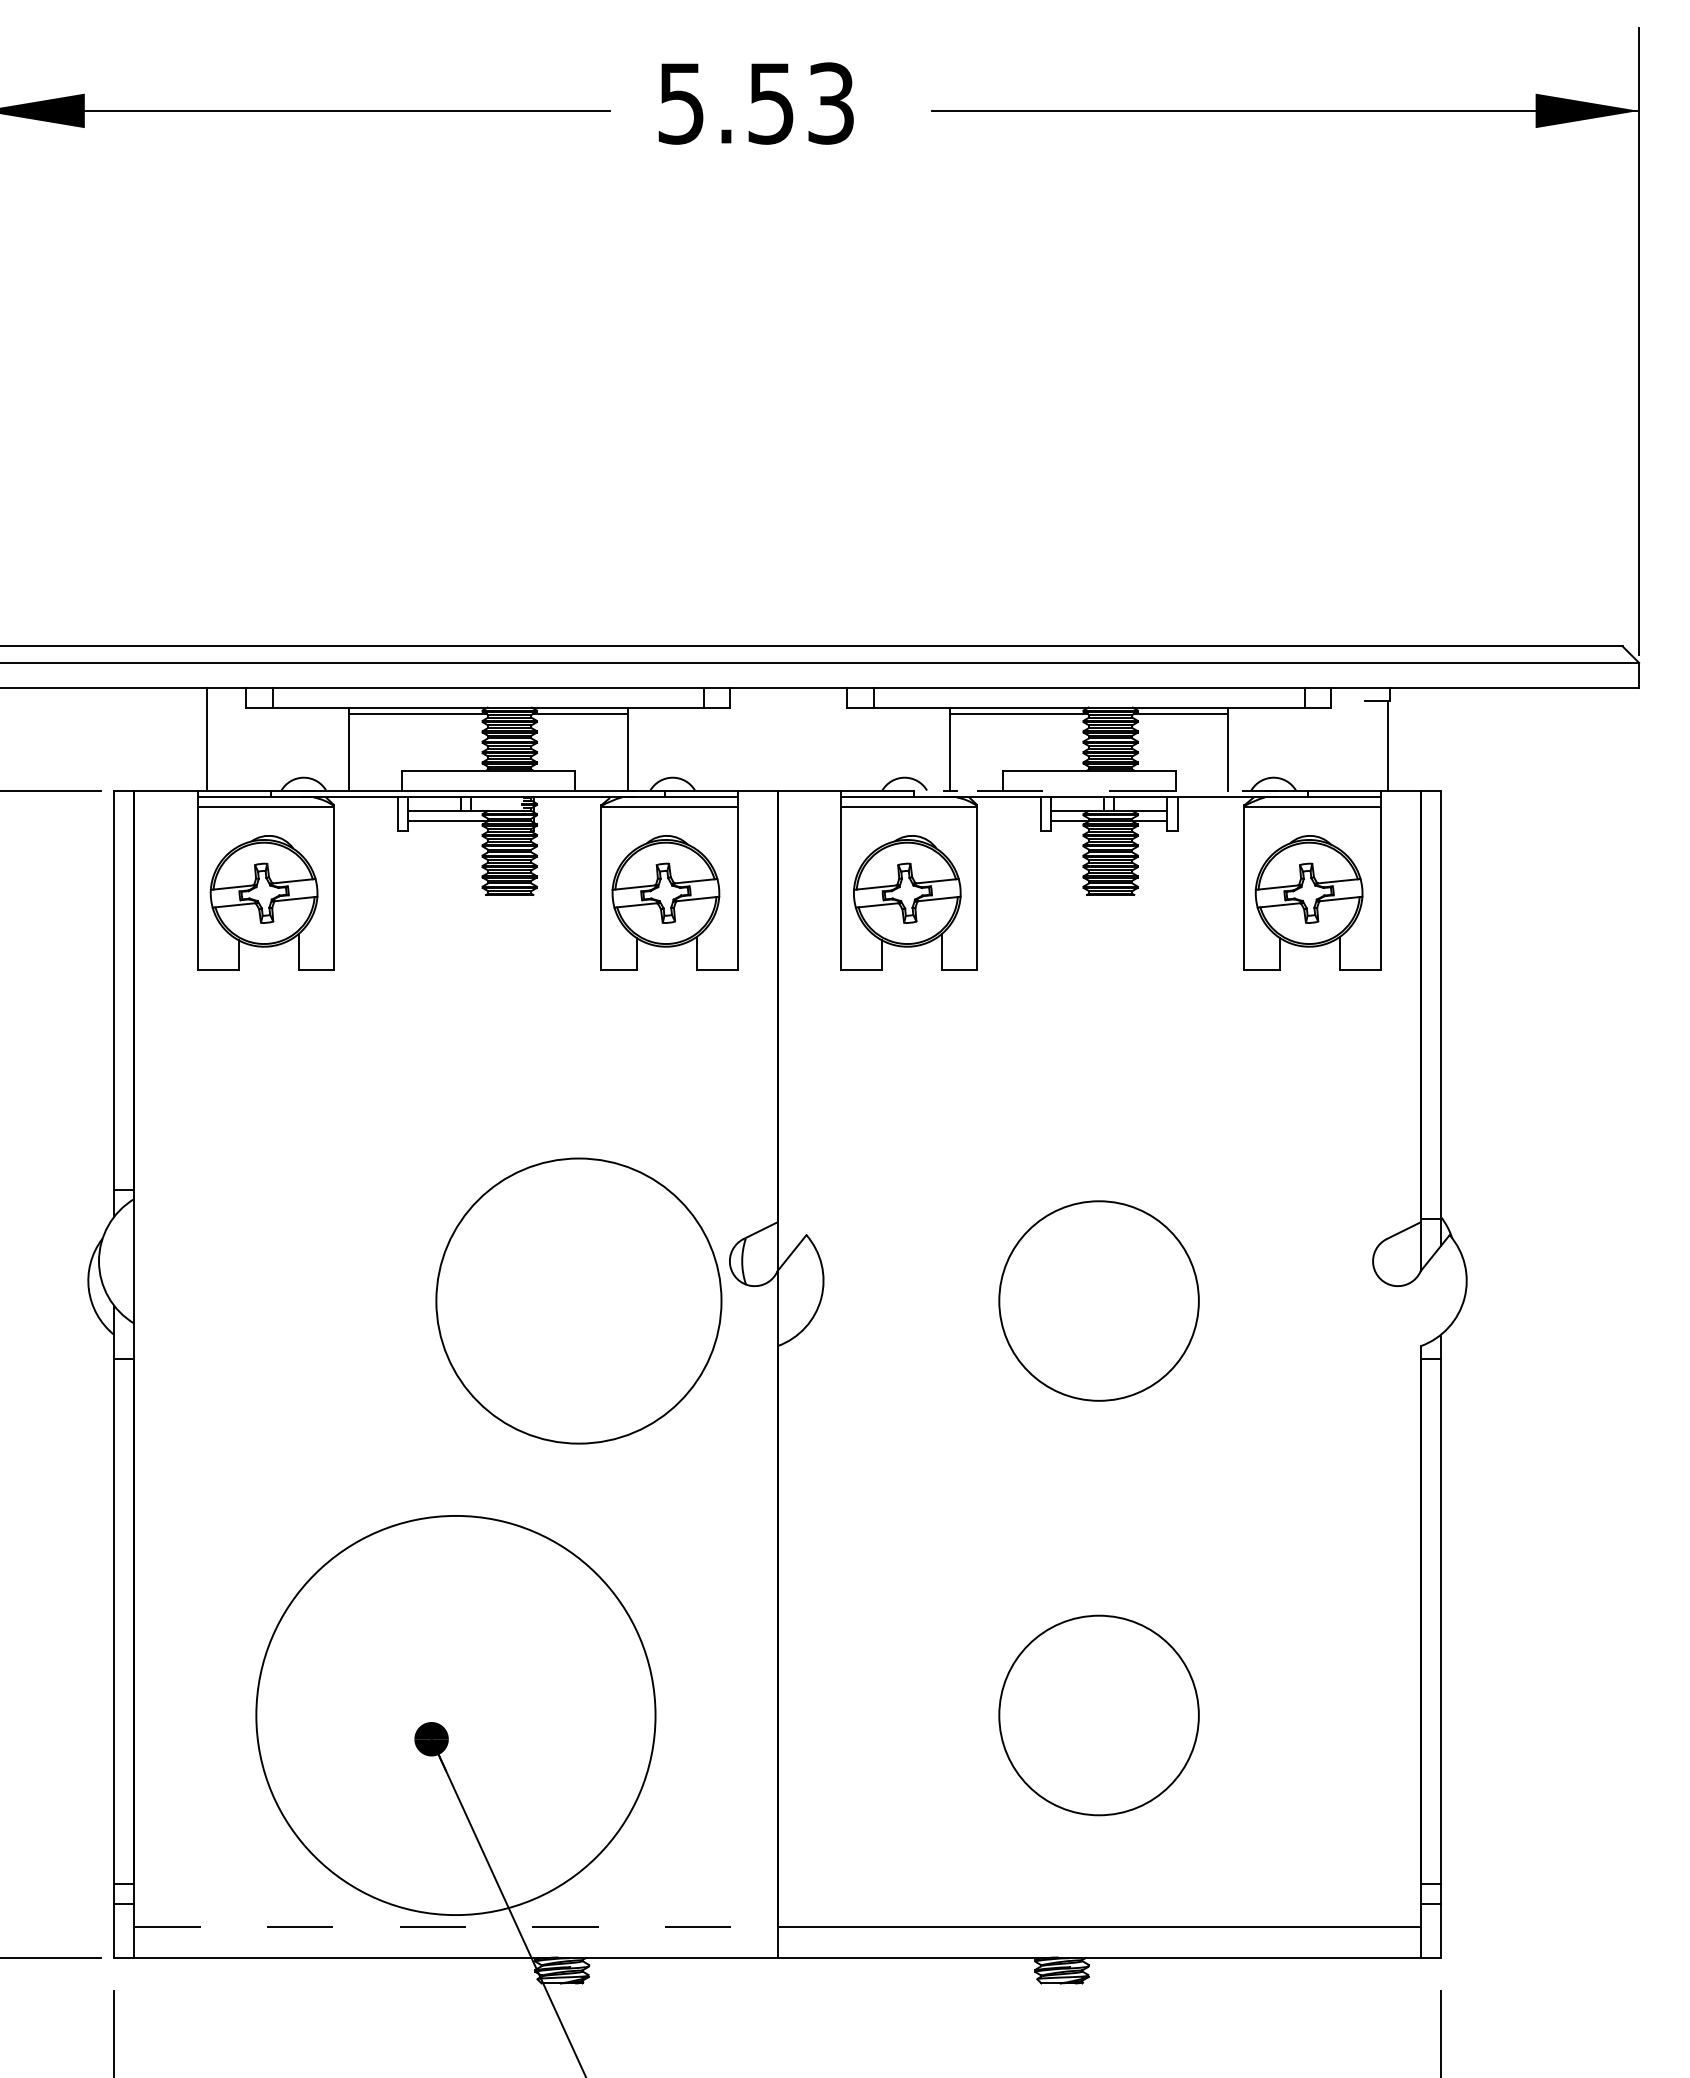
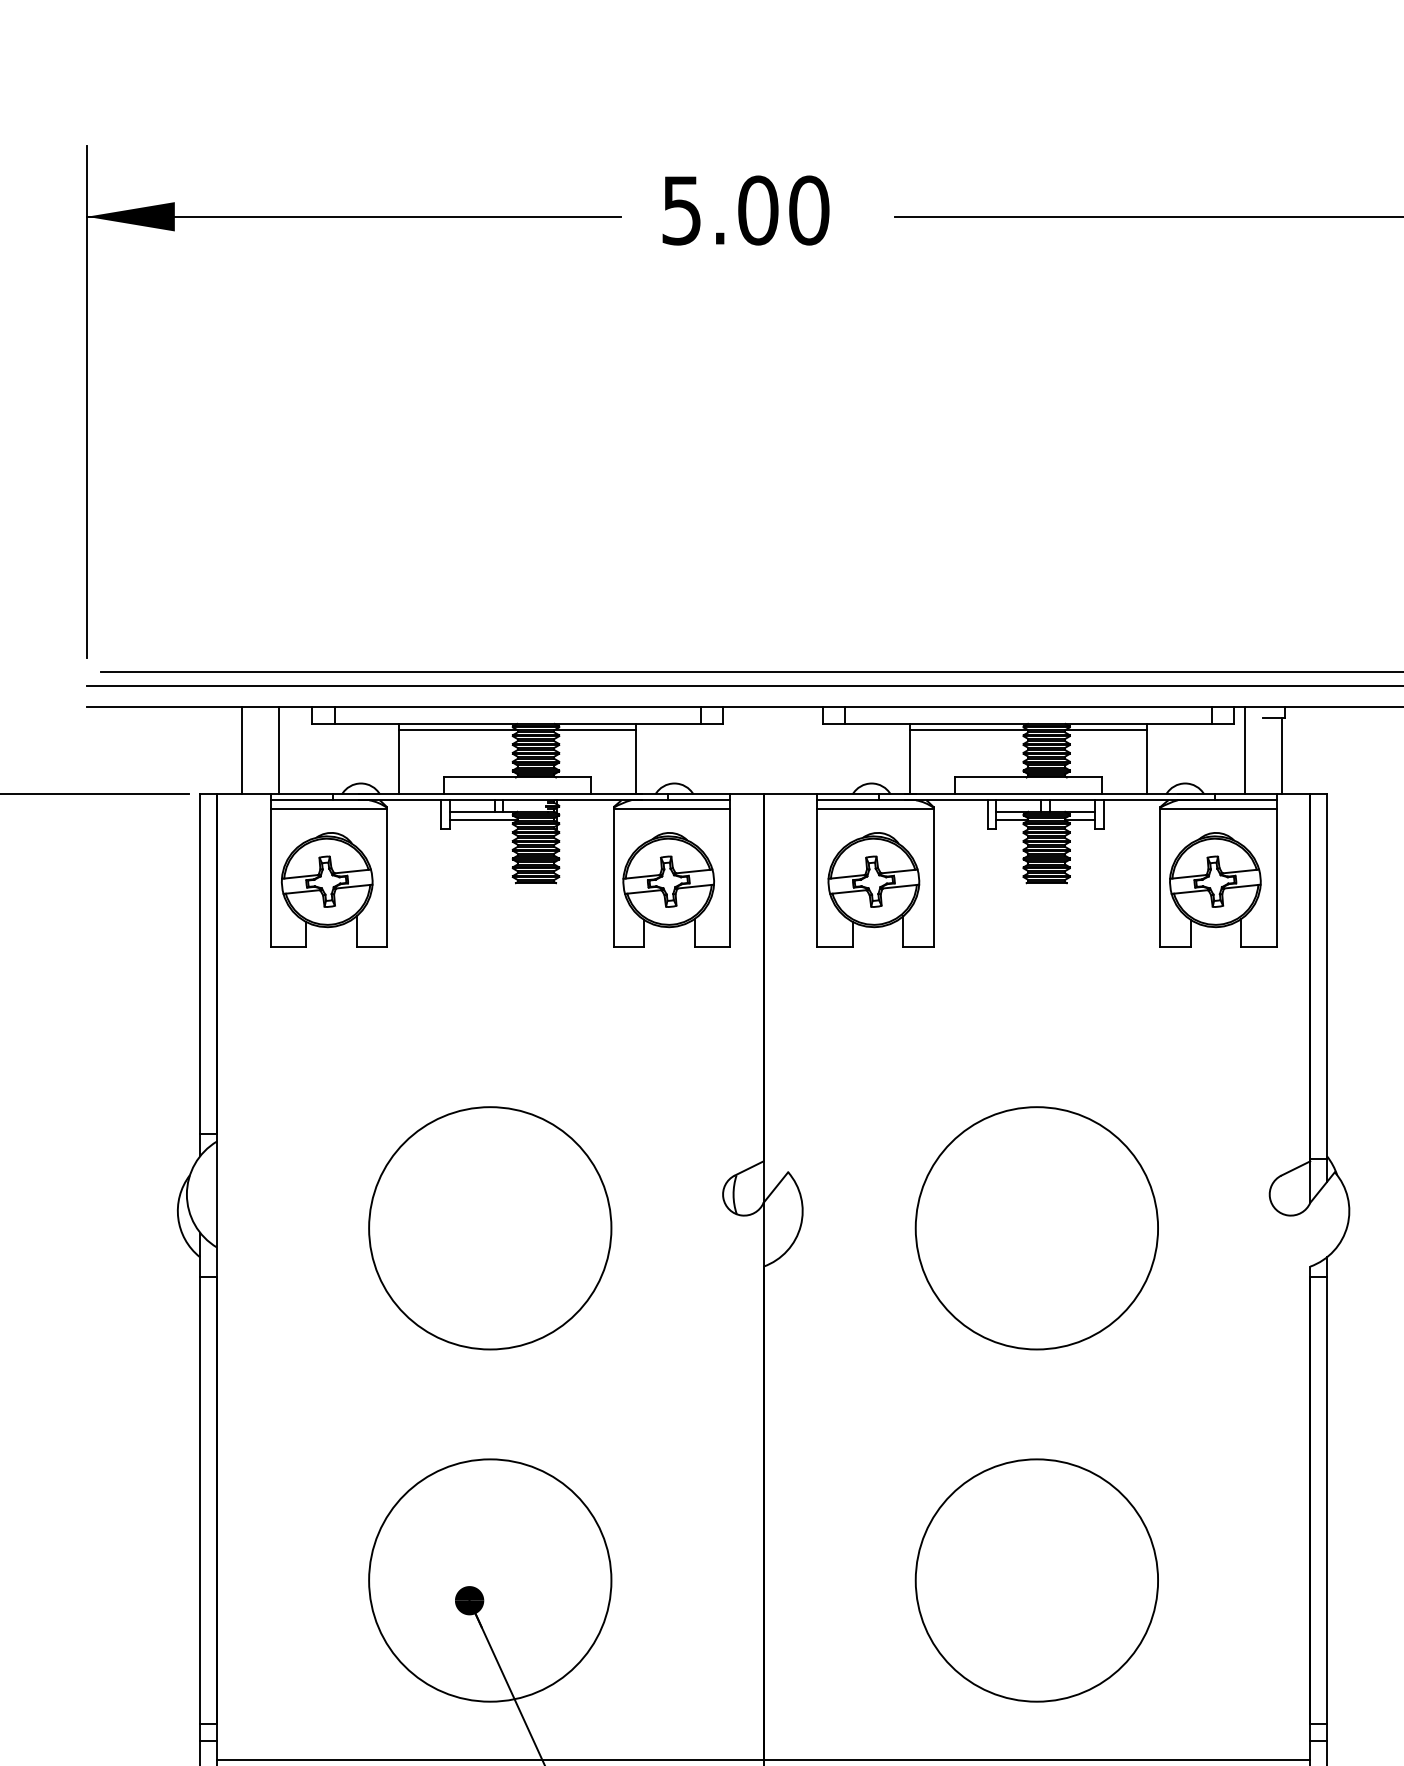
text: (801, 103) -> (783, 210), 5.53 -> 5.00
line: (164, 738) -> (242, 750), added
line: (1344, 738) -> (1245, 750), added
line: (1110, 790) -> (1046, 794), dashed -> solid
circle: (578, 1300) -> (489, 1227), moved
circle: (1098, 1300) -> (1036, 1227), size x1.43
circle: (455, 1715) -> (489, 1580), size x0.71
circle: (1098, 1715) -> (1036, 1580), size x1.43
line: (455, 1927) -> (489, 1760), dashed -> solid

